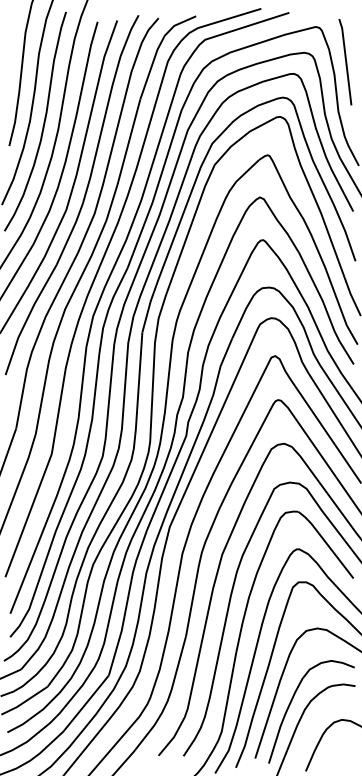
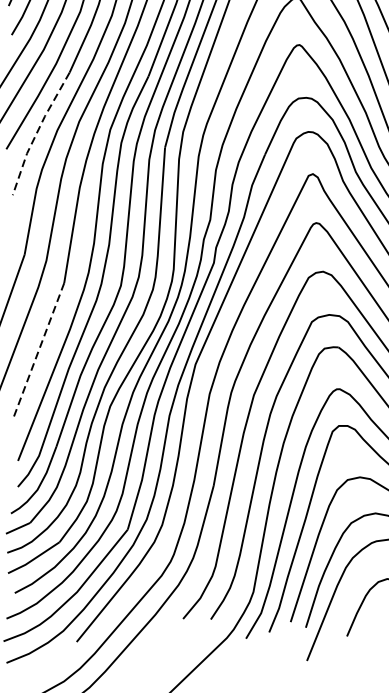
line: (27, 318) -> (37, 132), solid -> dashed
line: (28, 515) -> (38, 351), solid -> dashed

